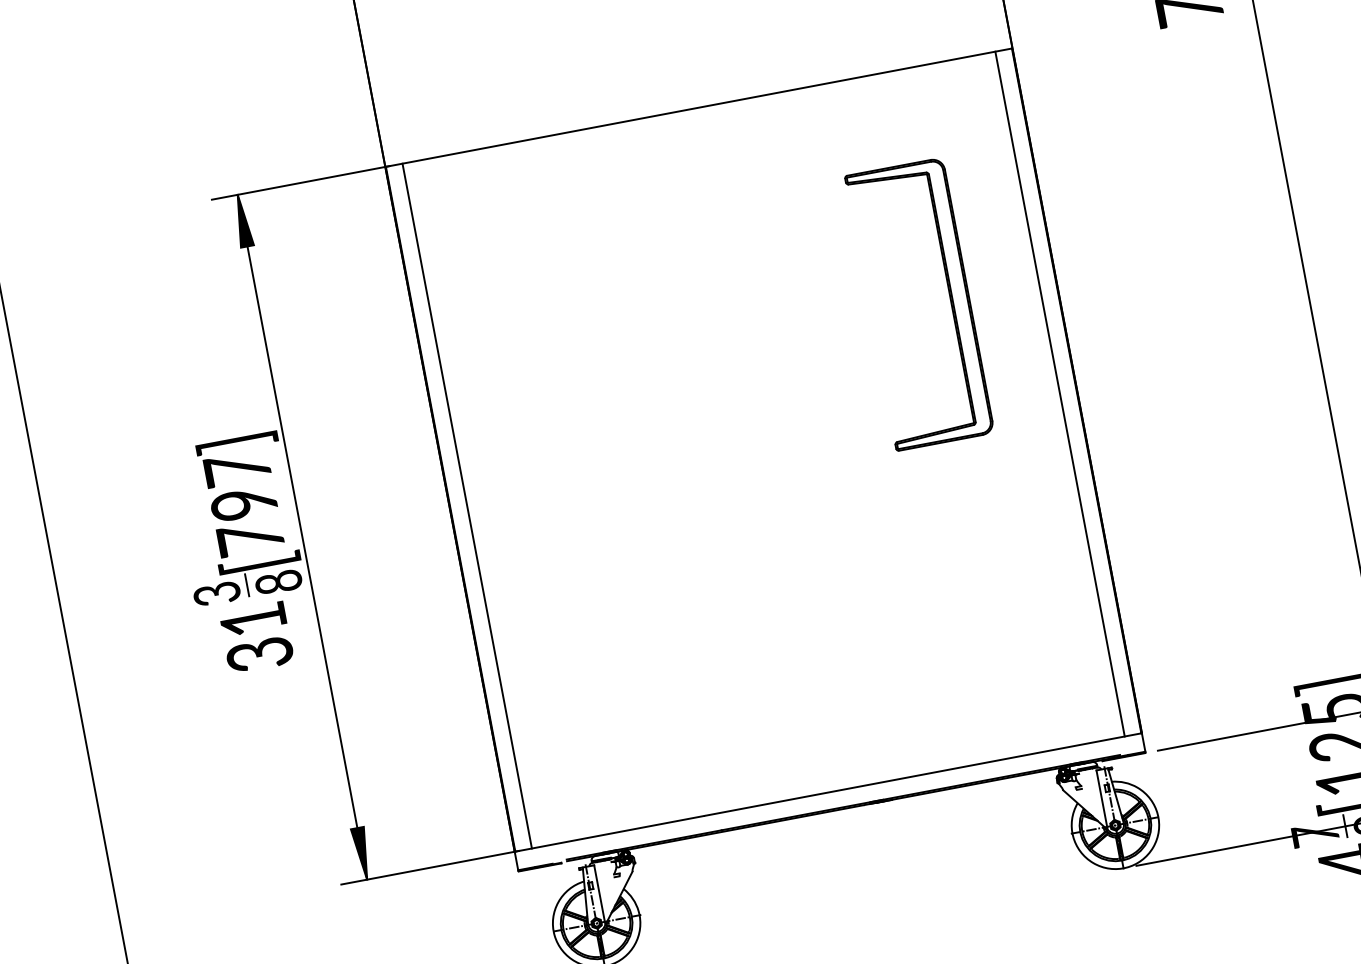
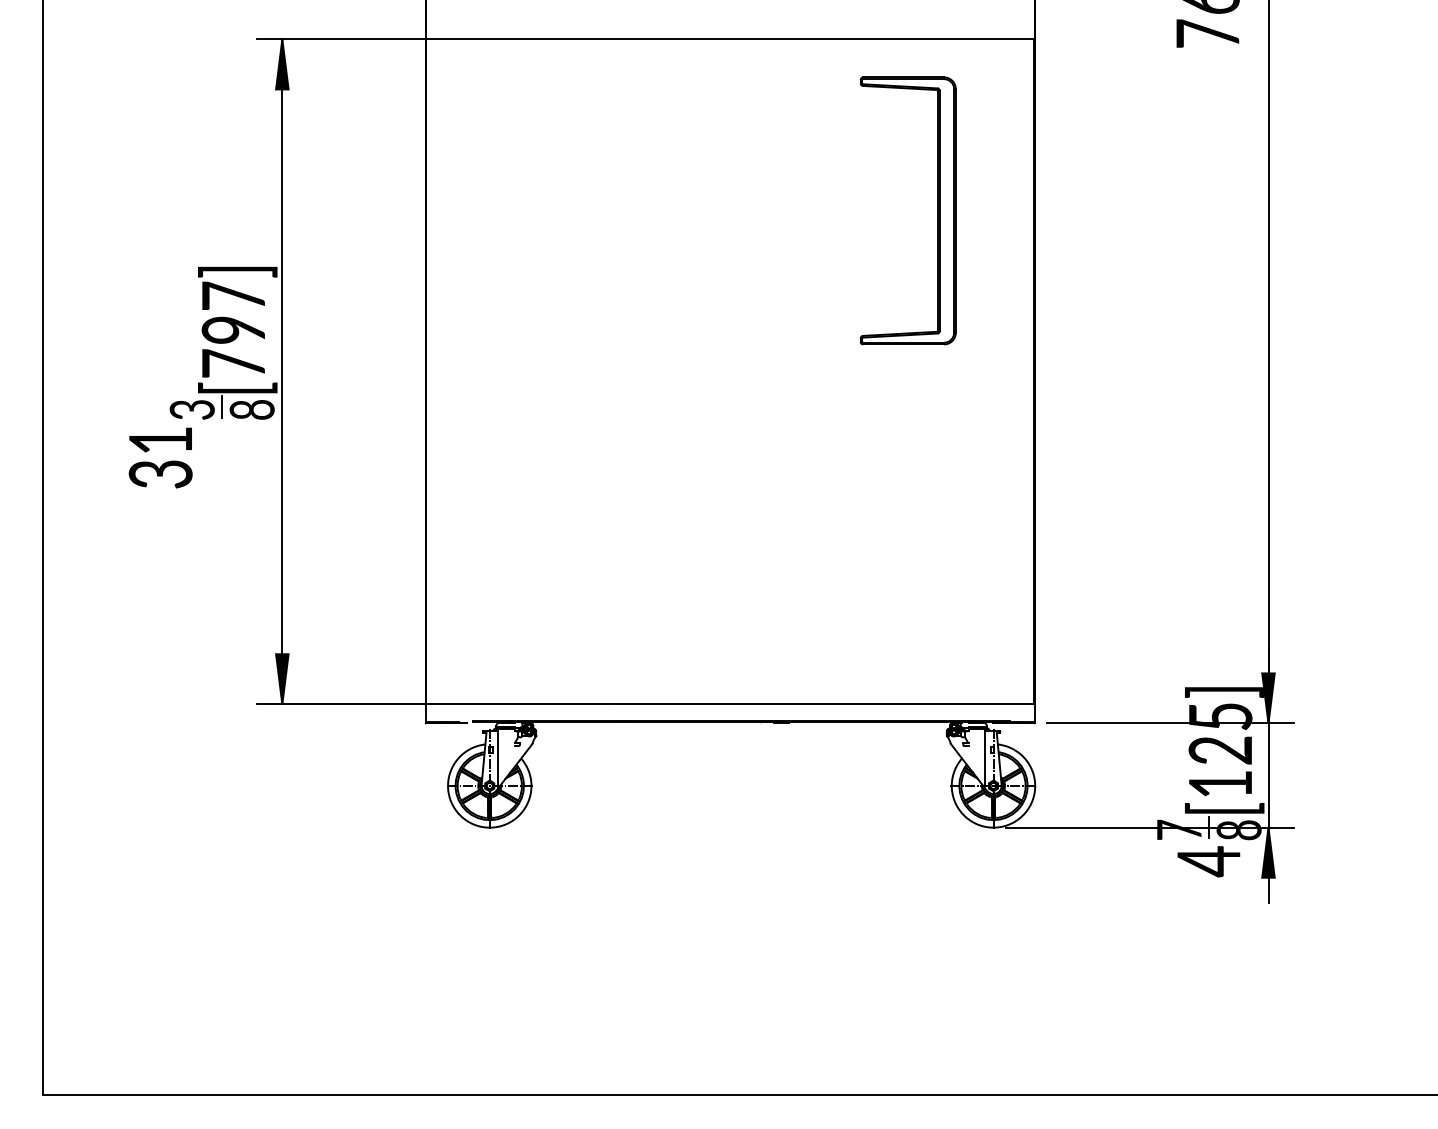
part: (949, 298) -> (937, 210), moved
line: (1059, 393) -> (1017, 371), removed
line: (467, 505) -> (442, 371), removed
text: (256, 637) -> (160, 457), moved

